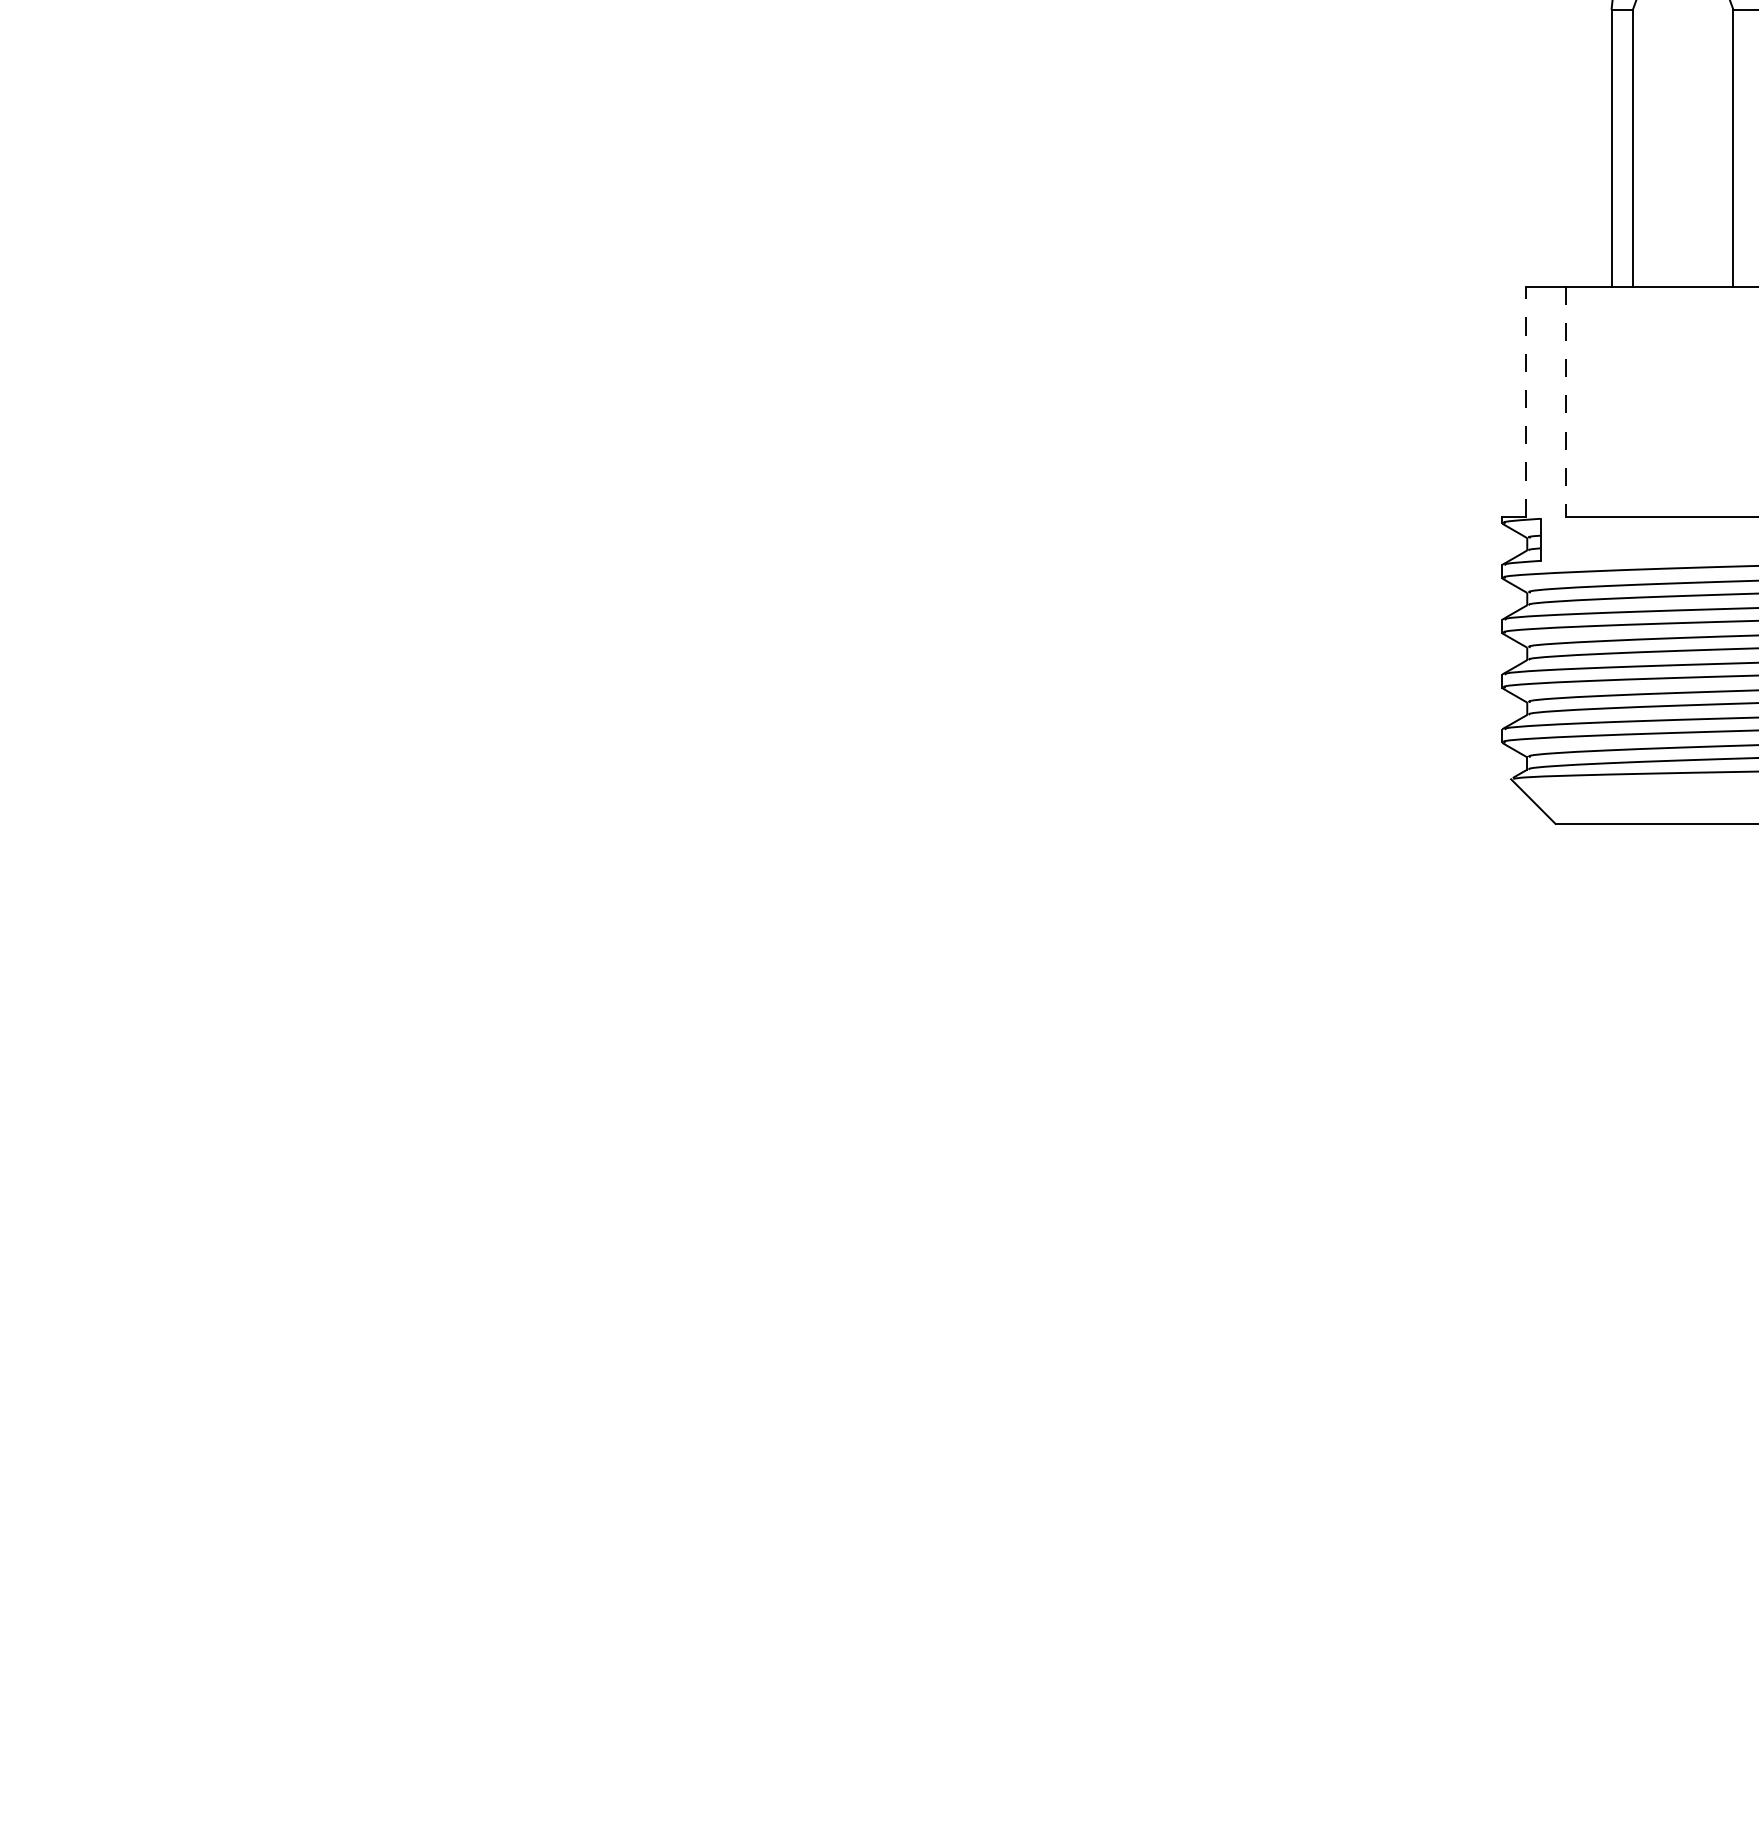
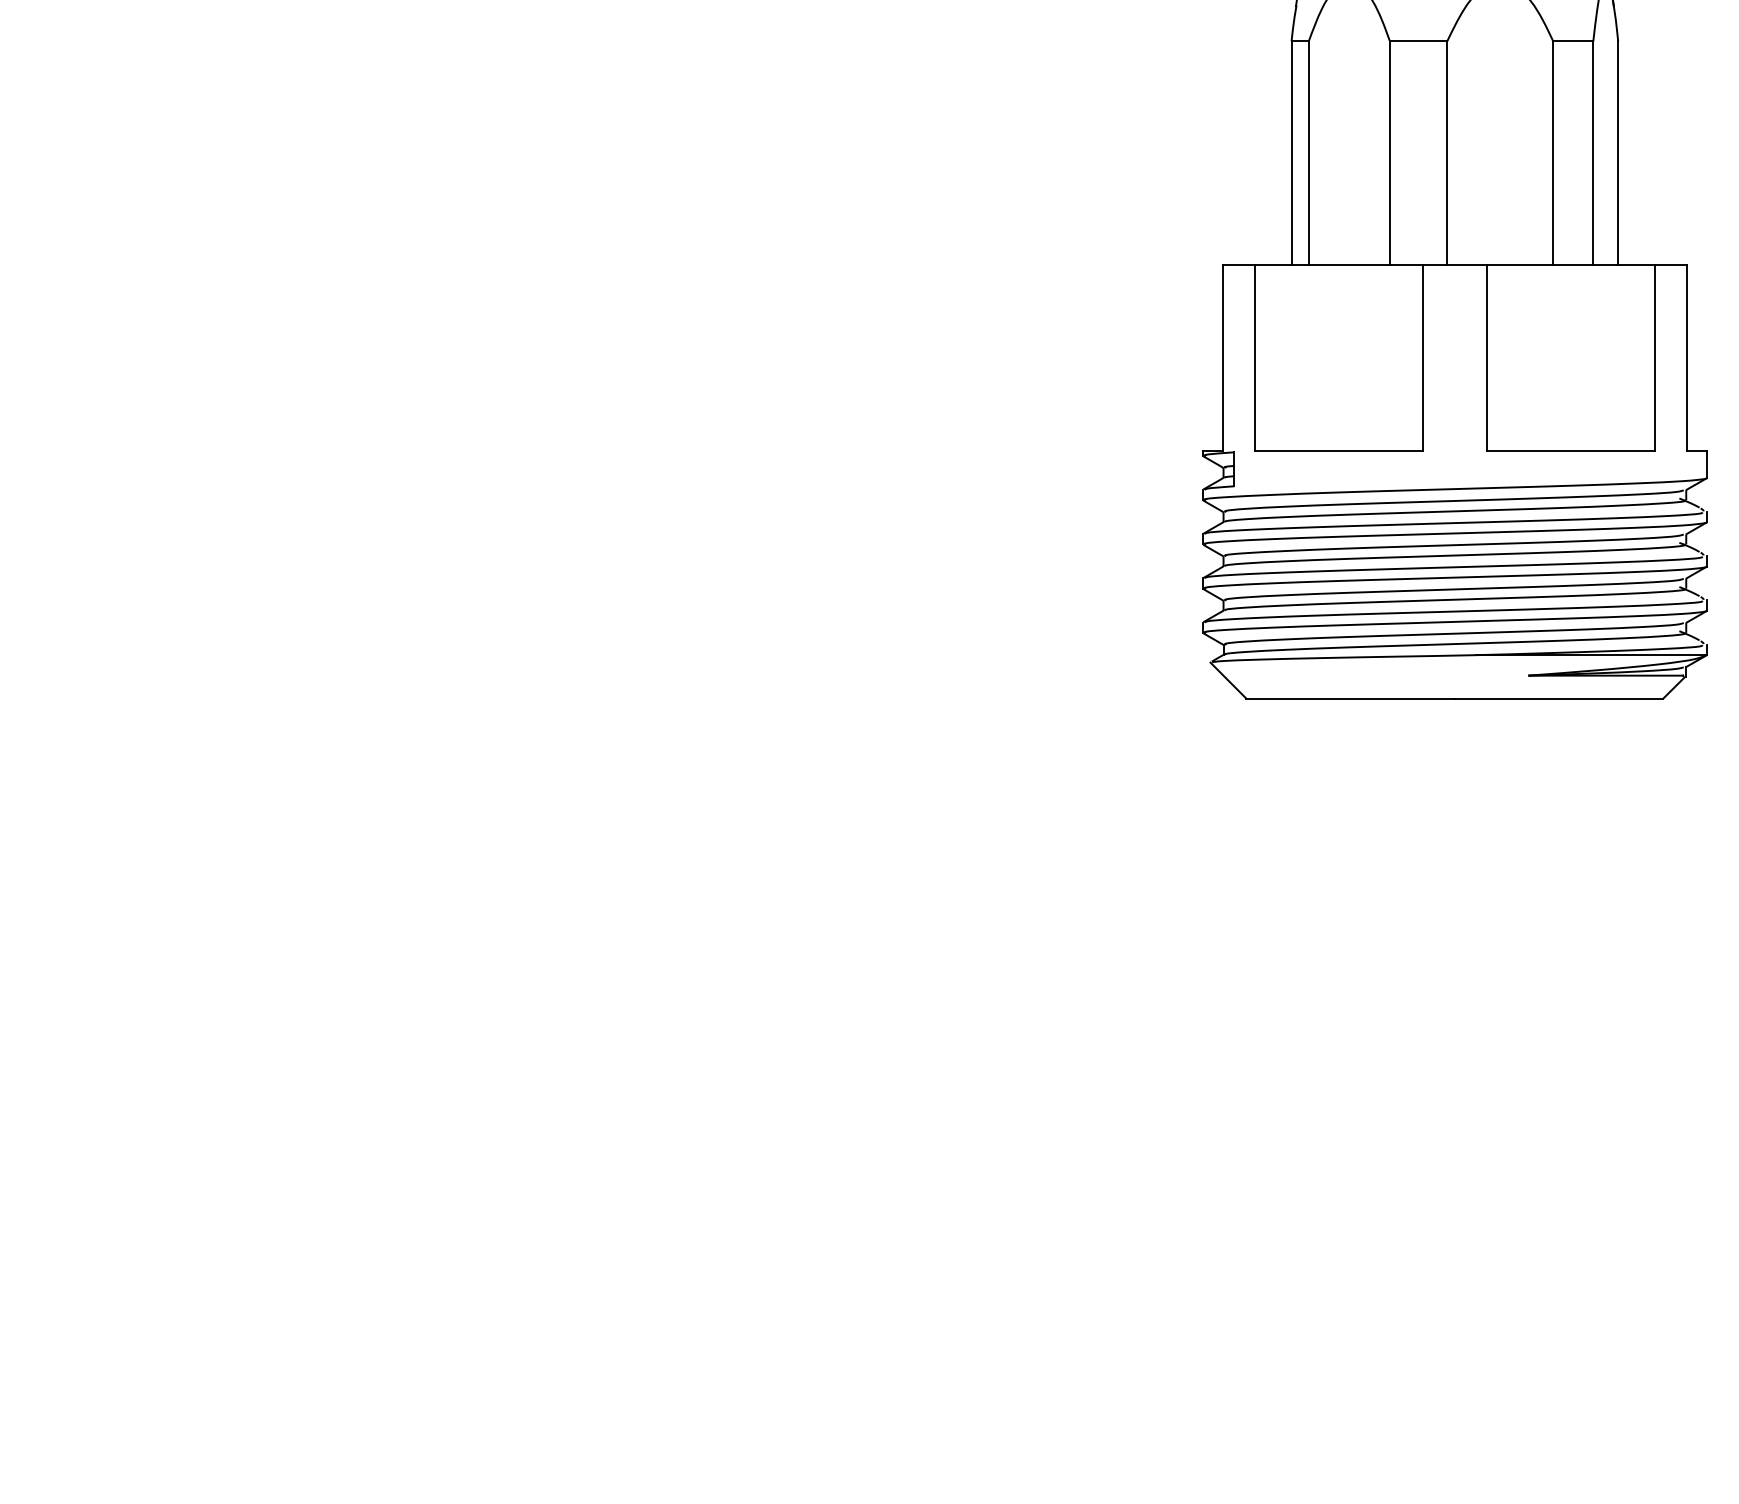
line: (1525, 401) -> (1222, 357), dashed -> solid
line: (1565, 401) -> (1254, 357), dashed -> solid

